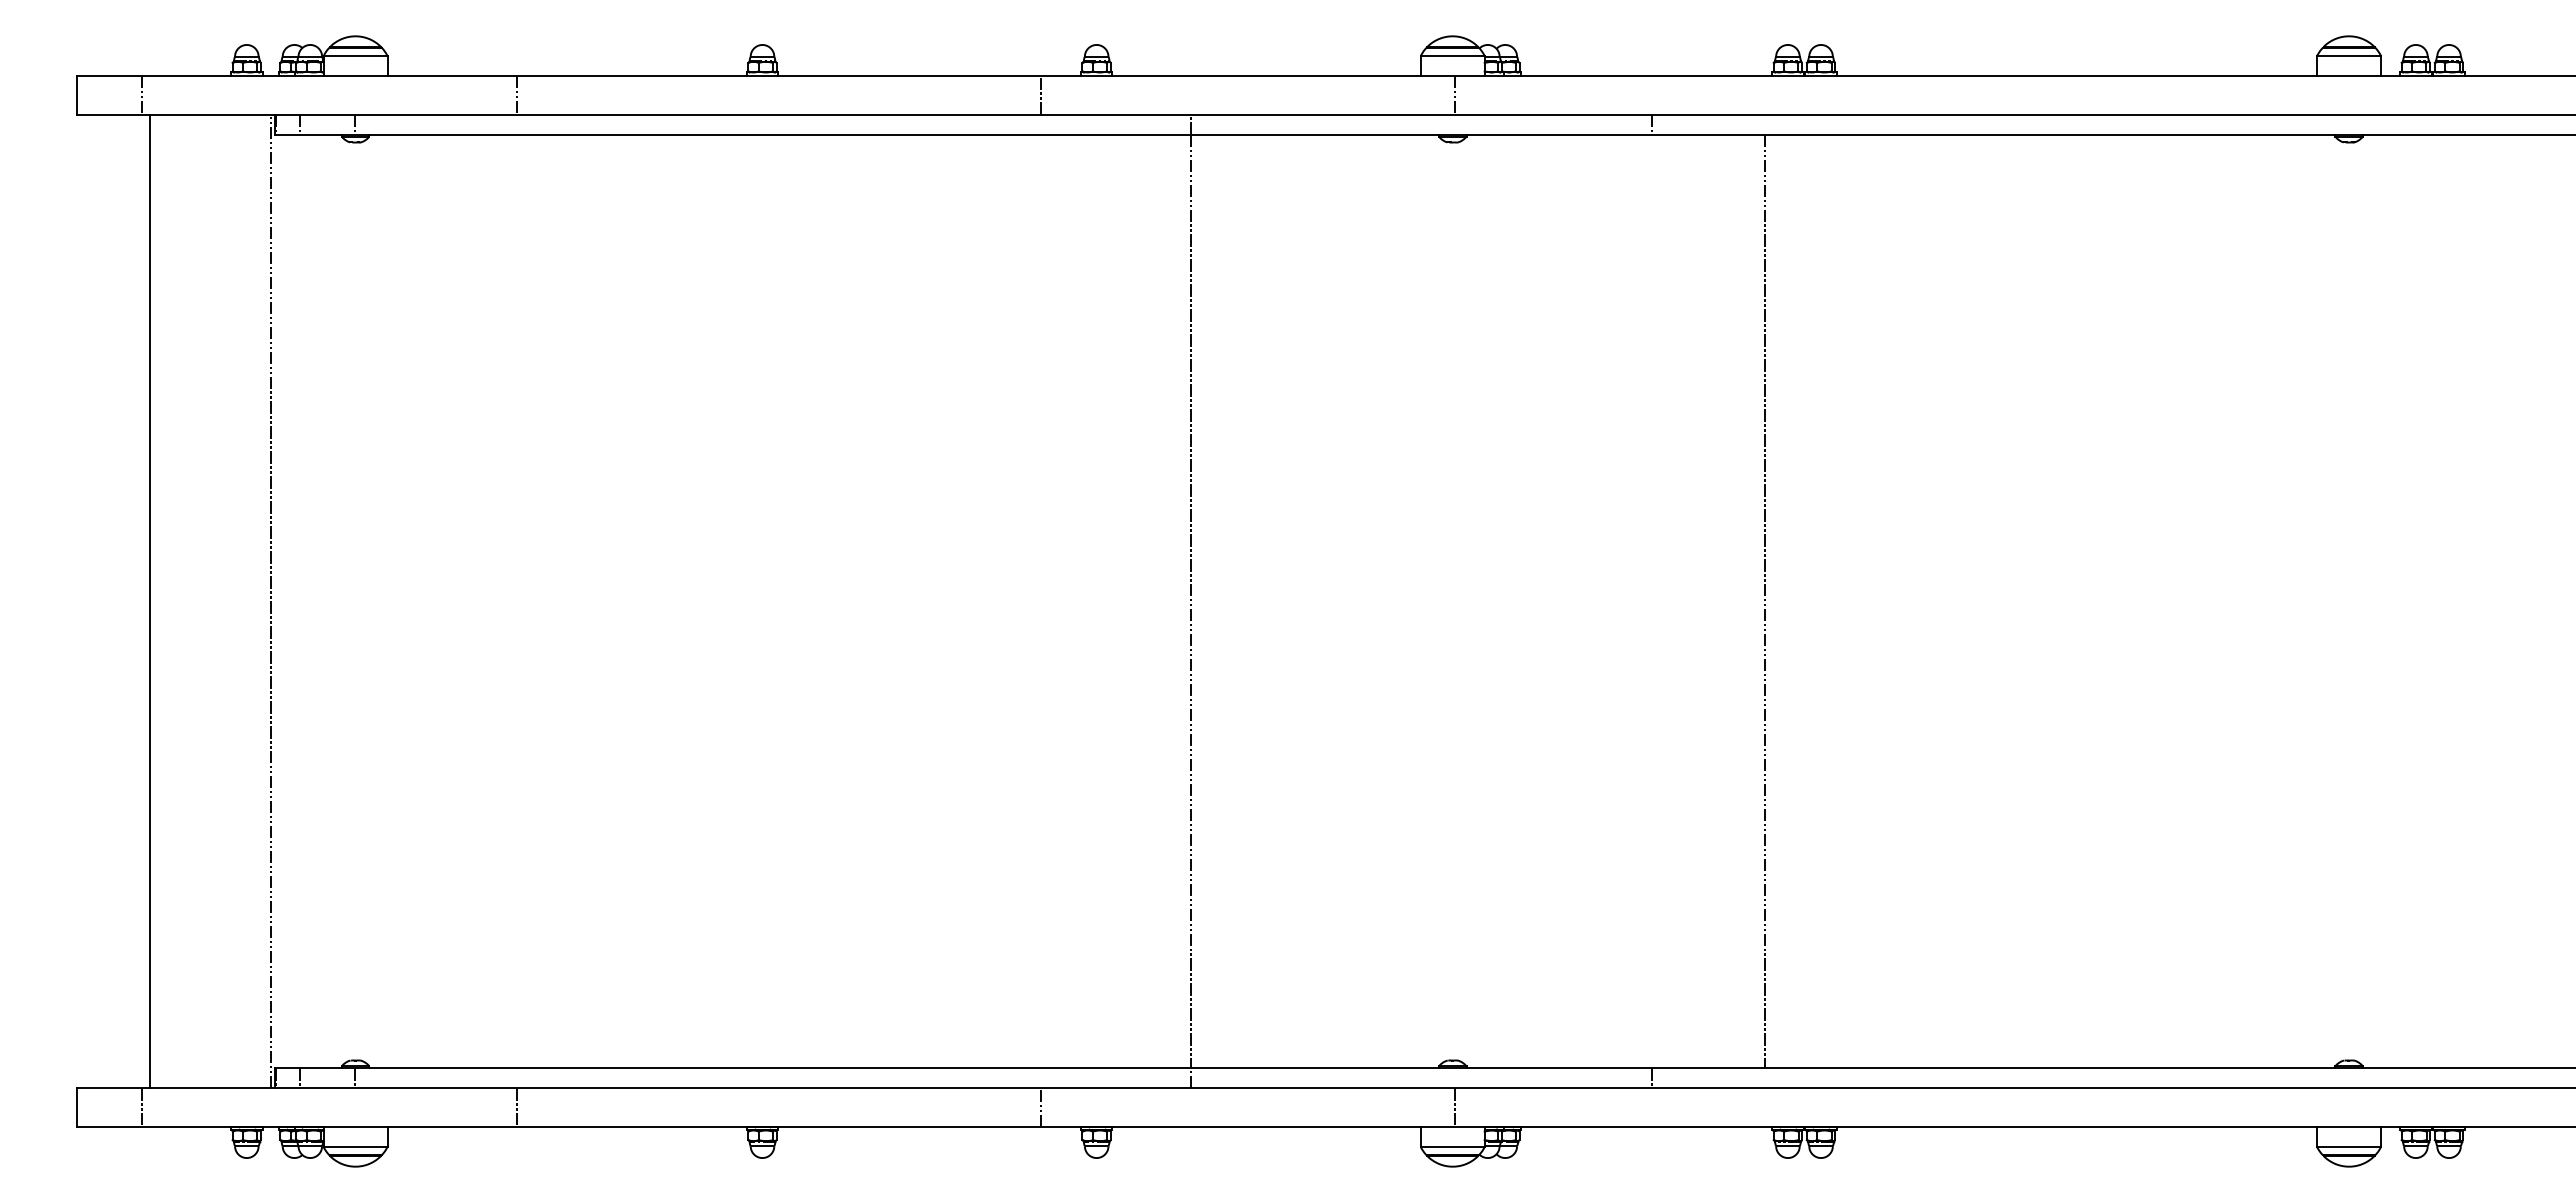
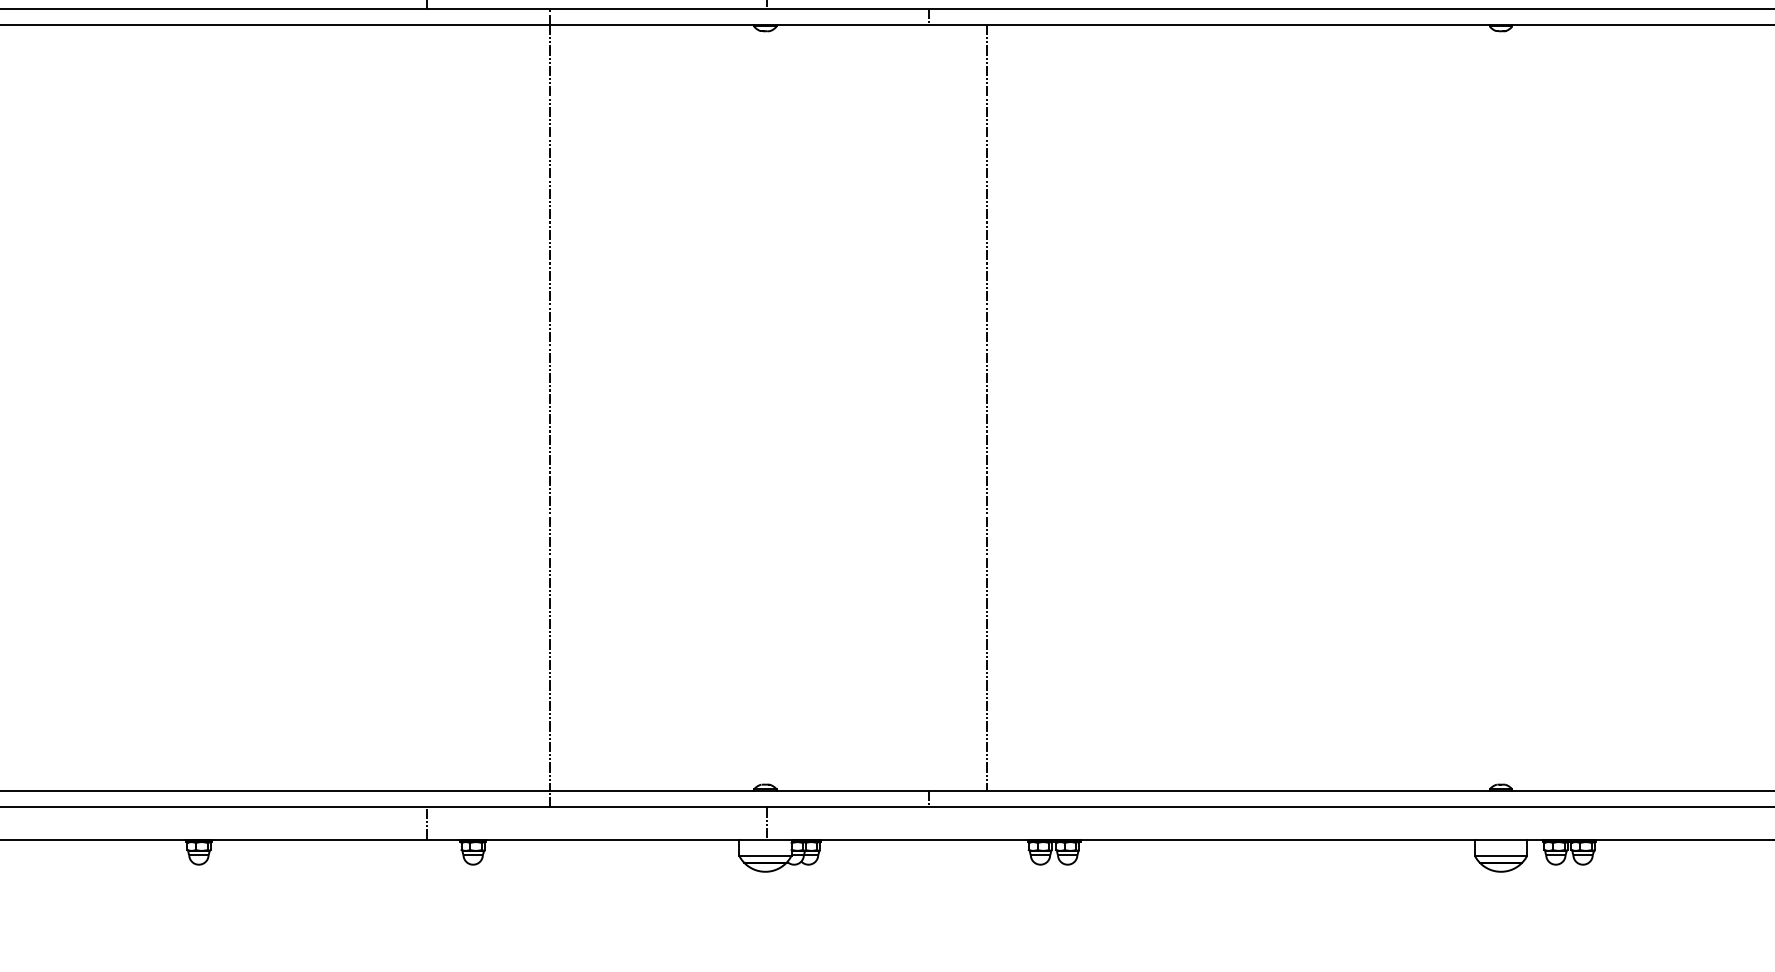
line: (1765, 601) -> (987, 407), moved

